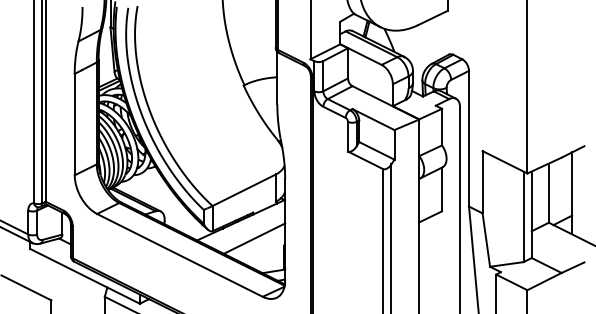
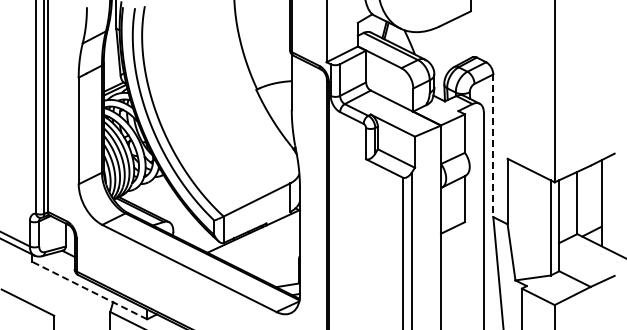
line: (469, 139) -> (493, 146), solid -> dashed
line: (254, 238) -> (267, 250), removed
line: (84, 276) -> (89, 290), solid -> dashed

